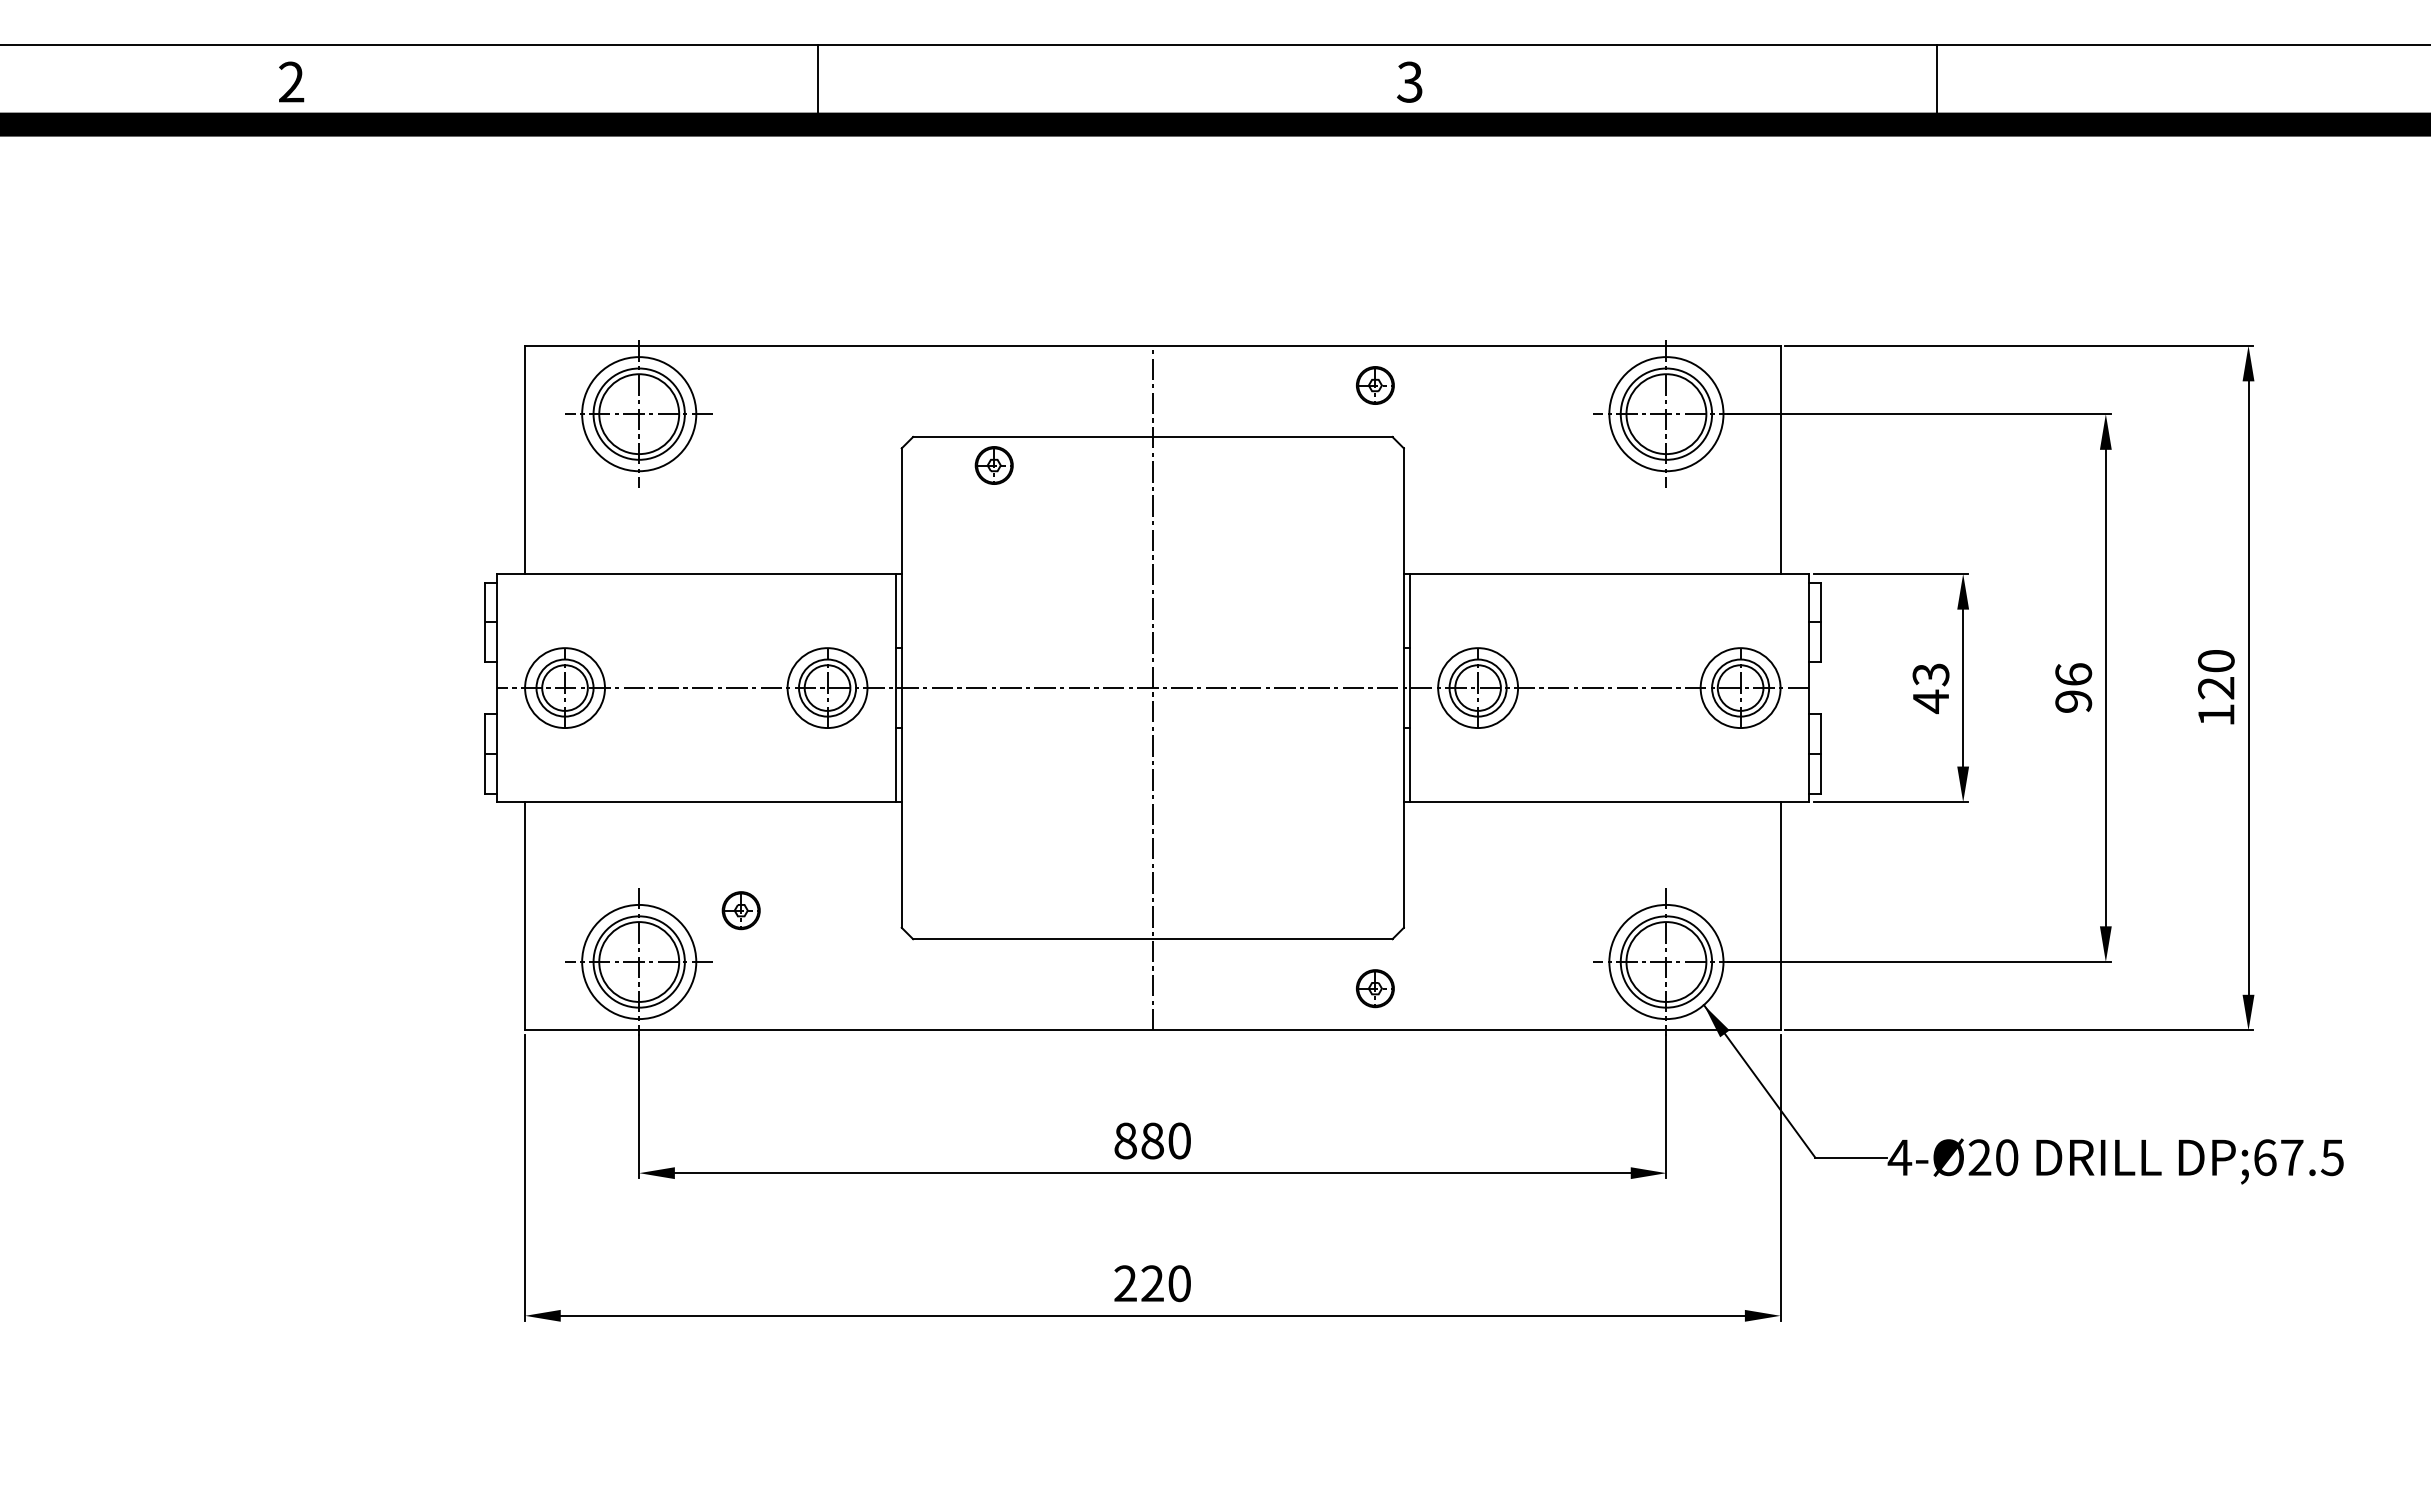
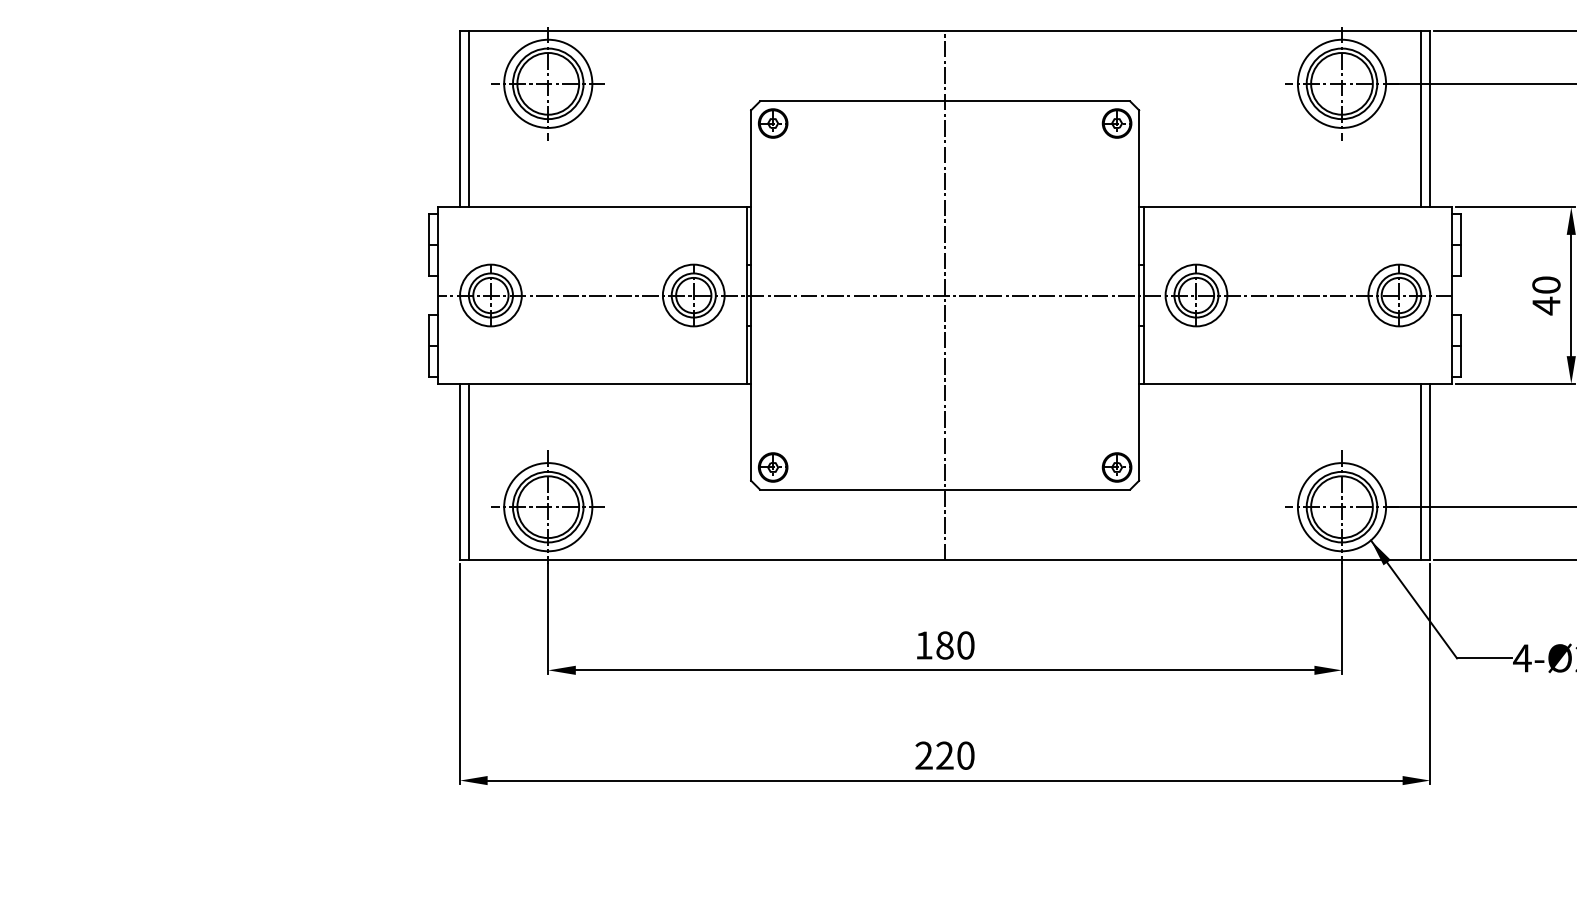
part: (1375, 385) -> (1117, 123), moved
line: (536, 459) -> (468, 118), added
line: (1769, 459) -> (1421, 118), added
part: (993, 465) -> (772, 123), moved
text: (1930, 674) -> (1546, 285), 43 -> 40
part: (740, 910) -> (772, 467), moved
line: (536, 916) -> (468, 472), added
line: (1769, 916) -> (1421, 472), added
part: (1375, 988) -> (1117, 467), moved
text: (1125, 1140) -> (924, 645), 880 -> 180

